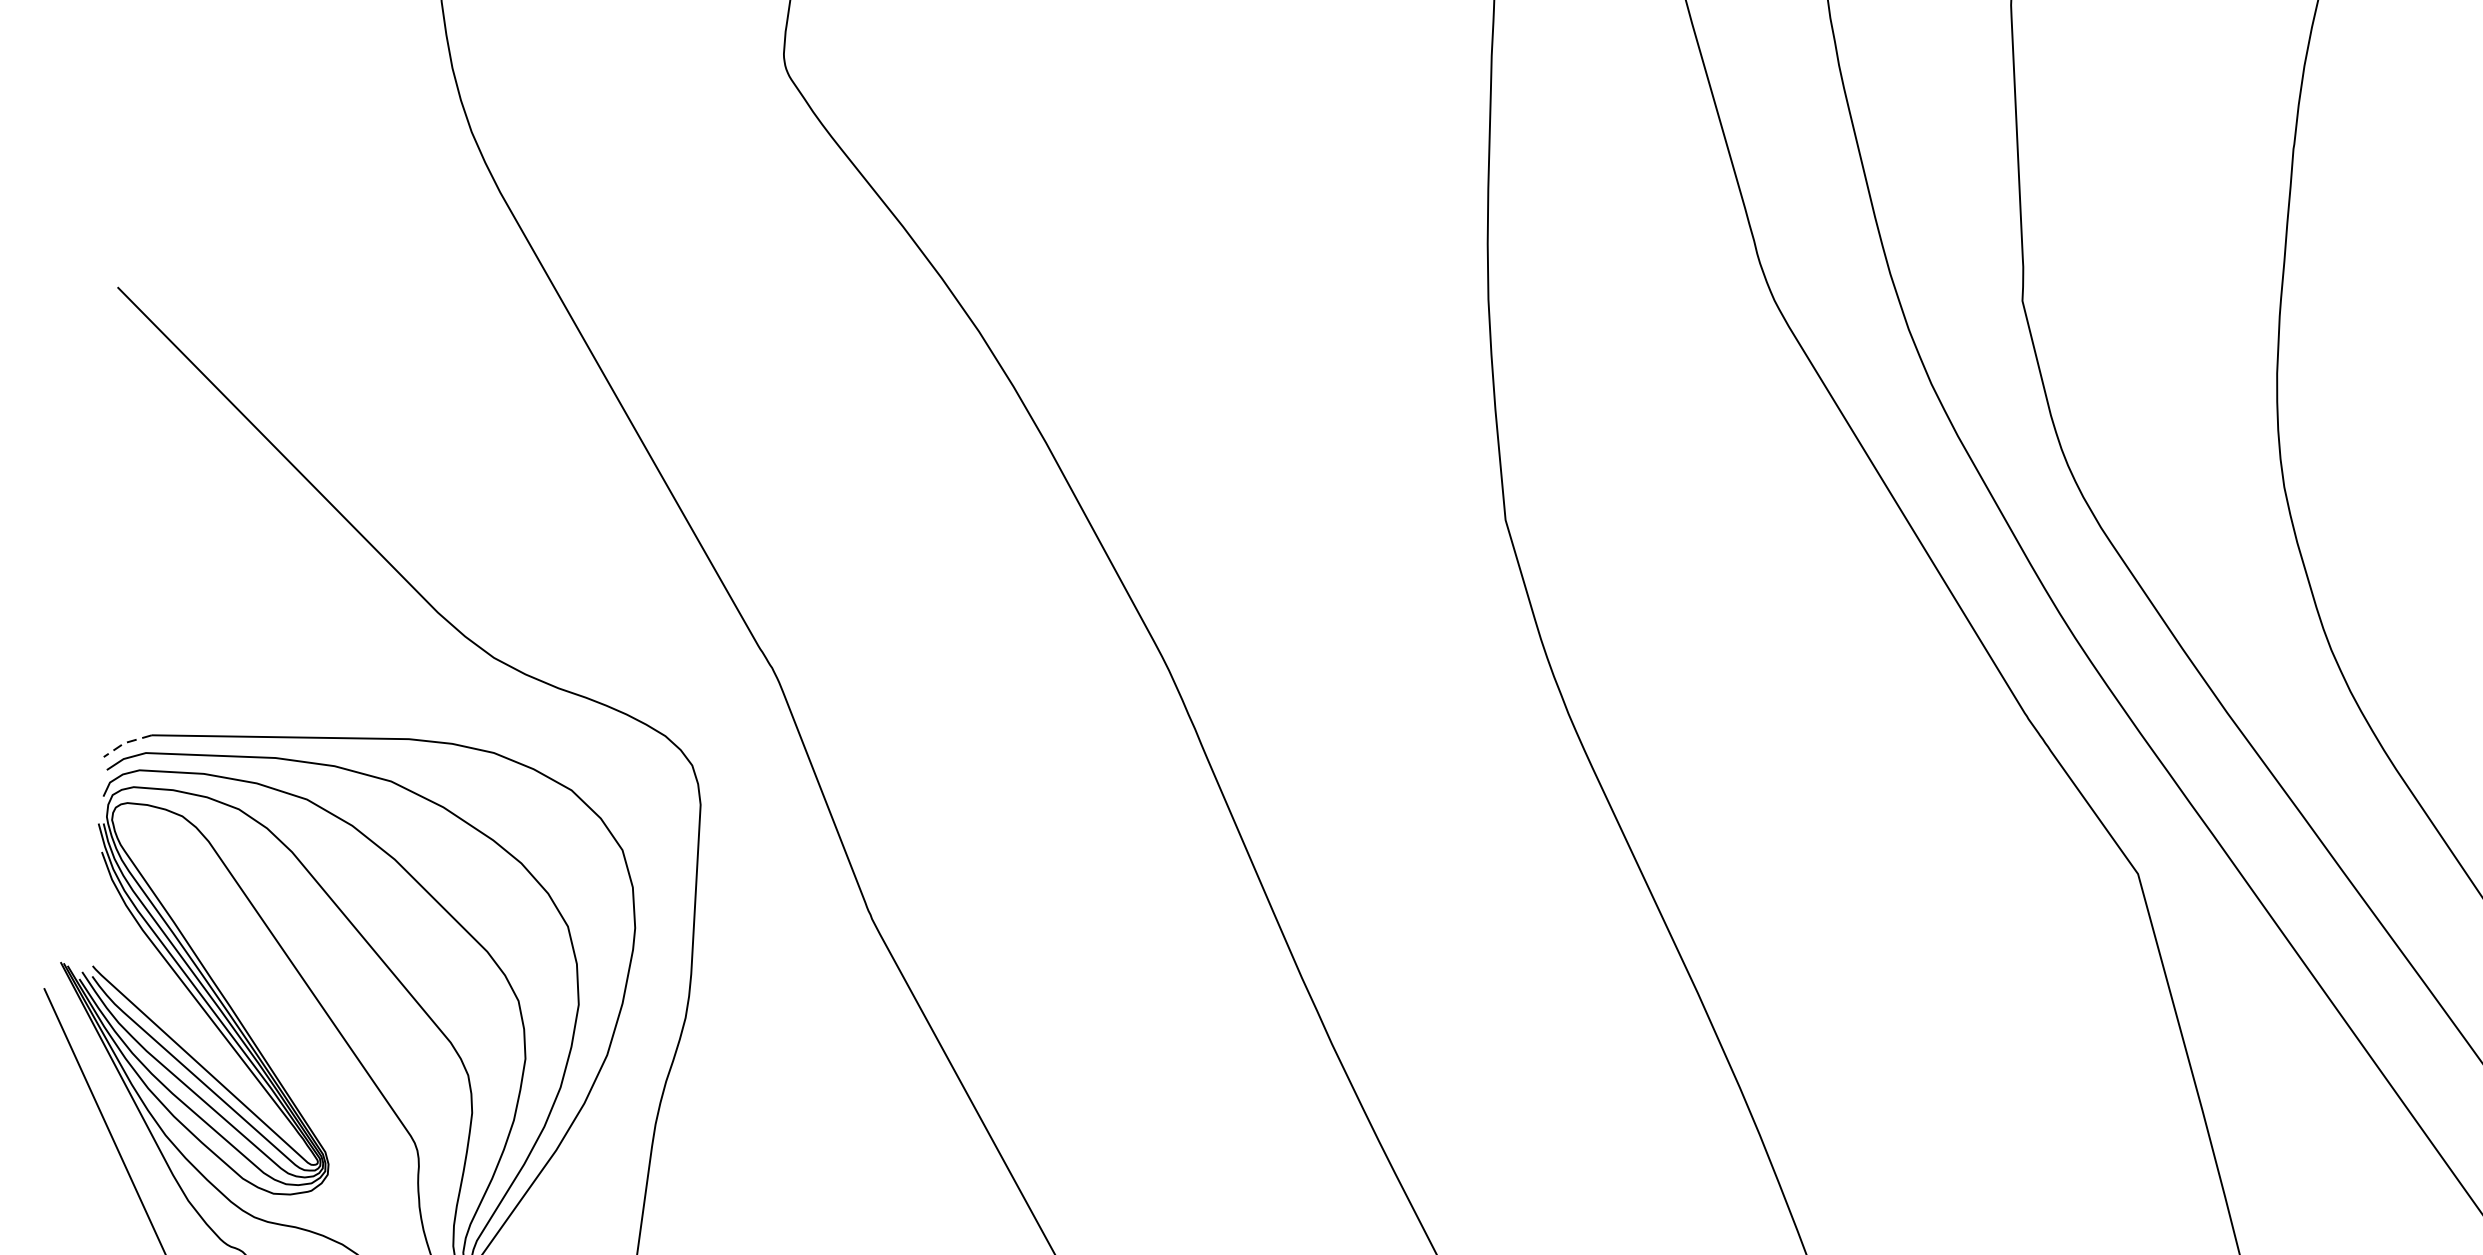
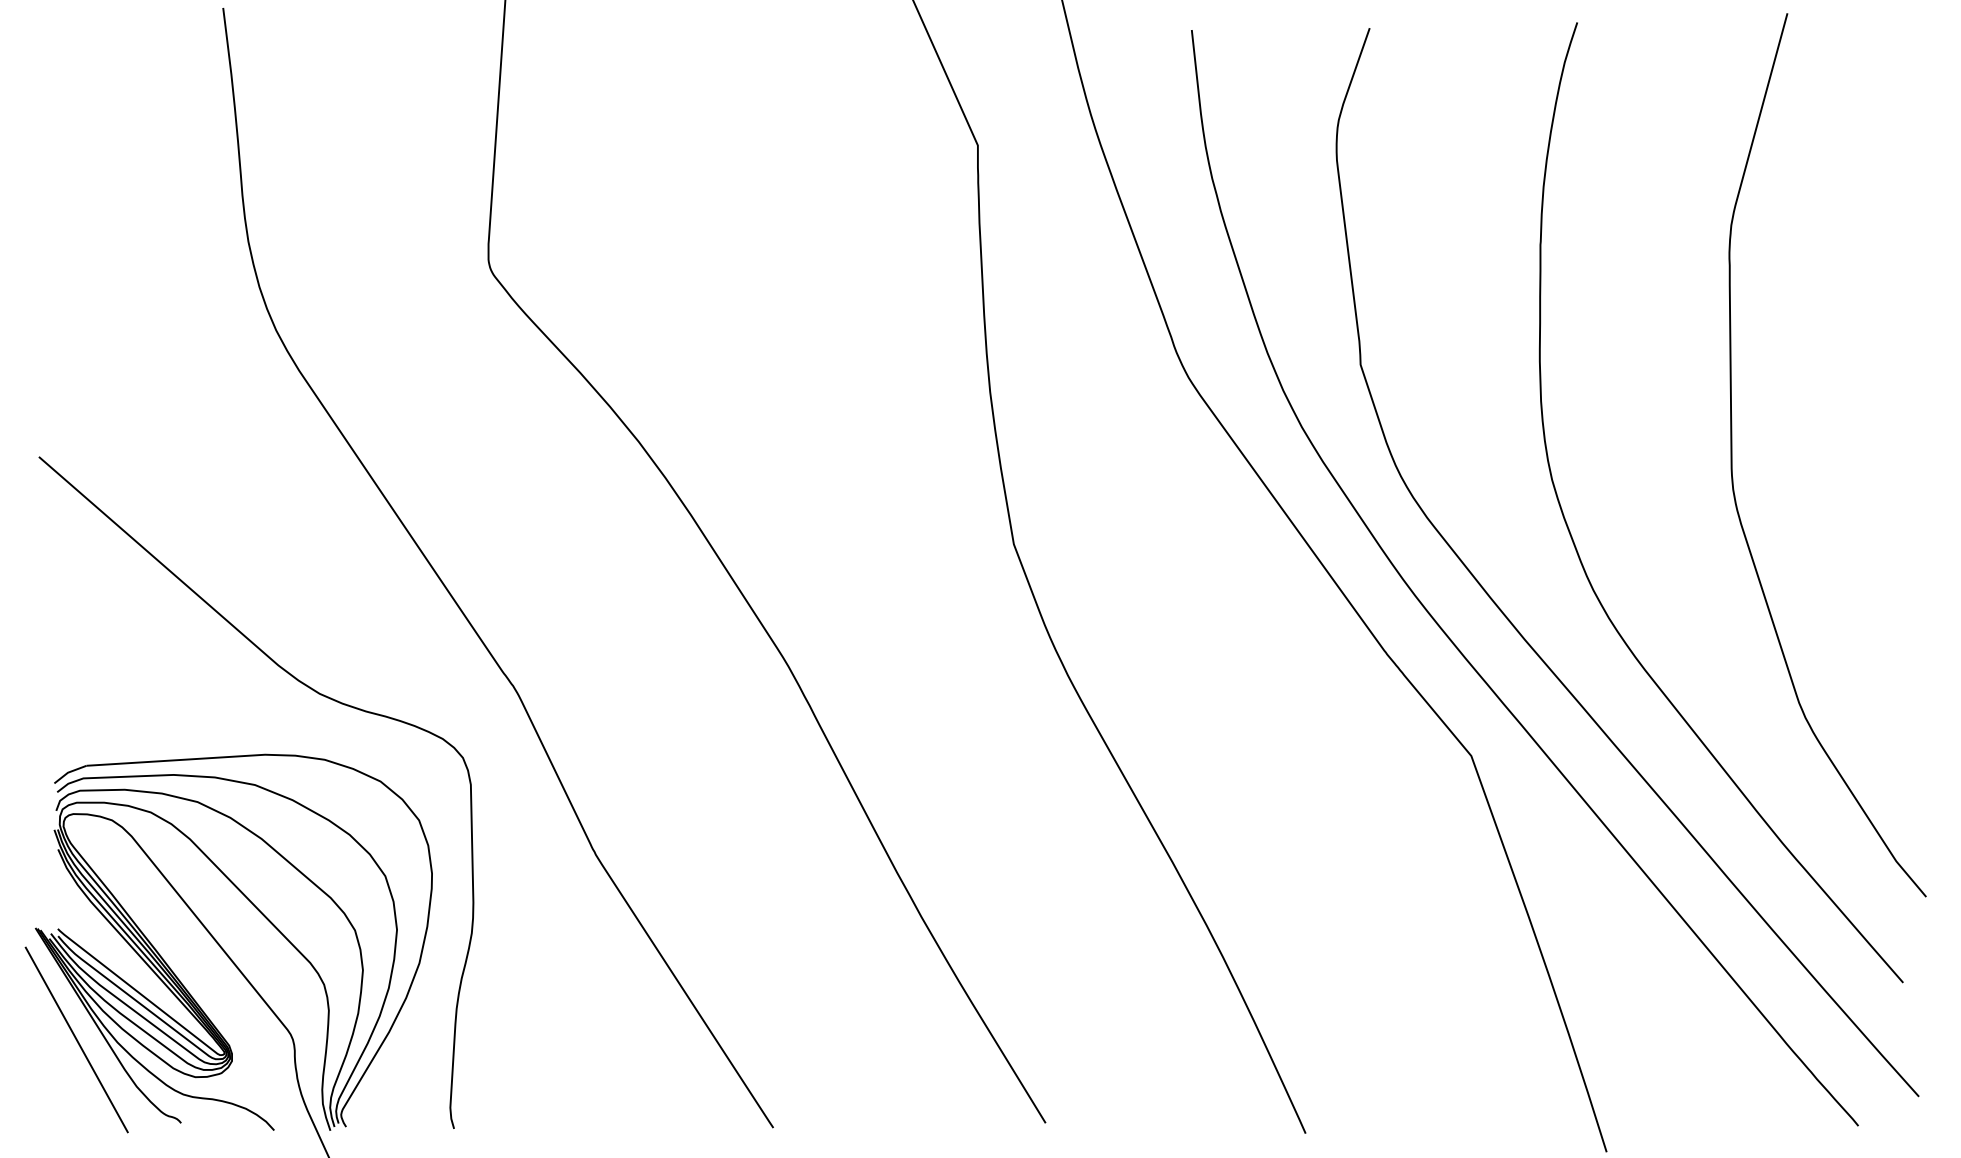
line: (123, 742) -> (67, 772), dashed -> solid

